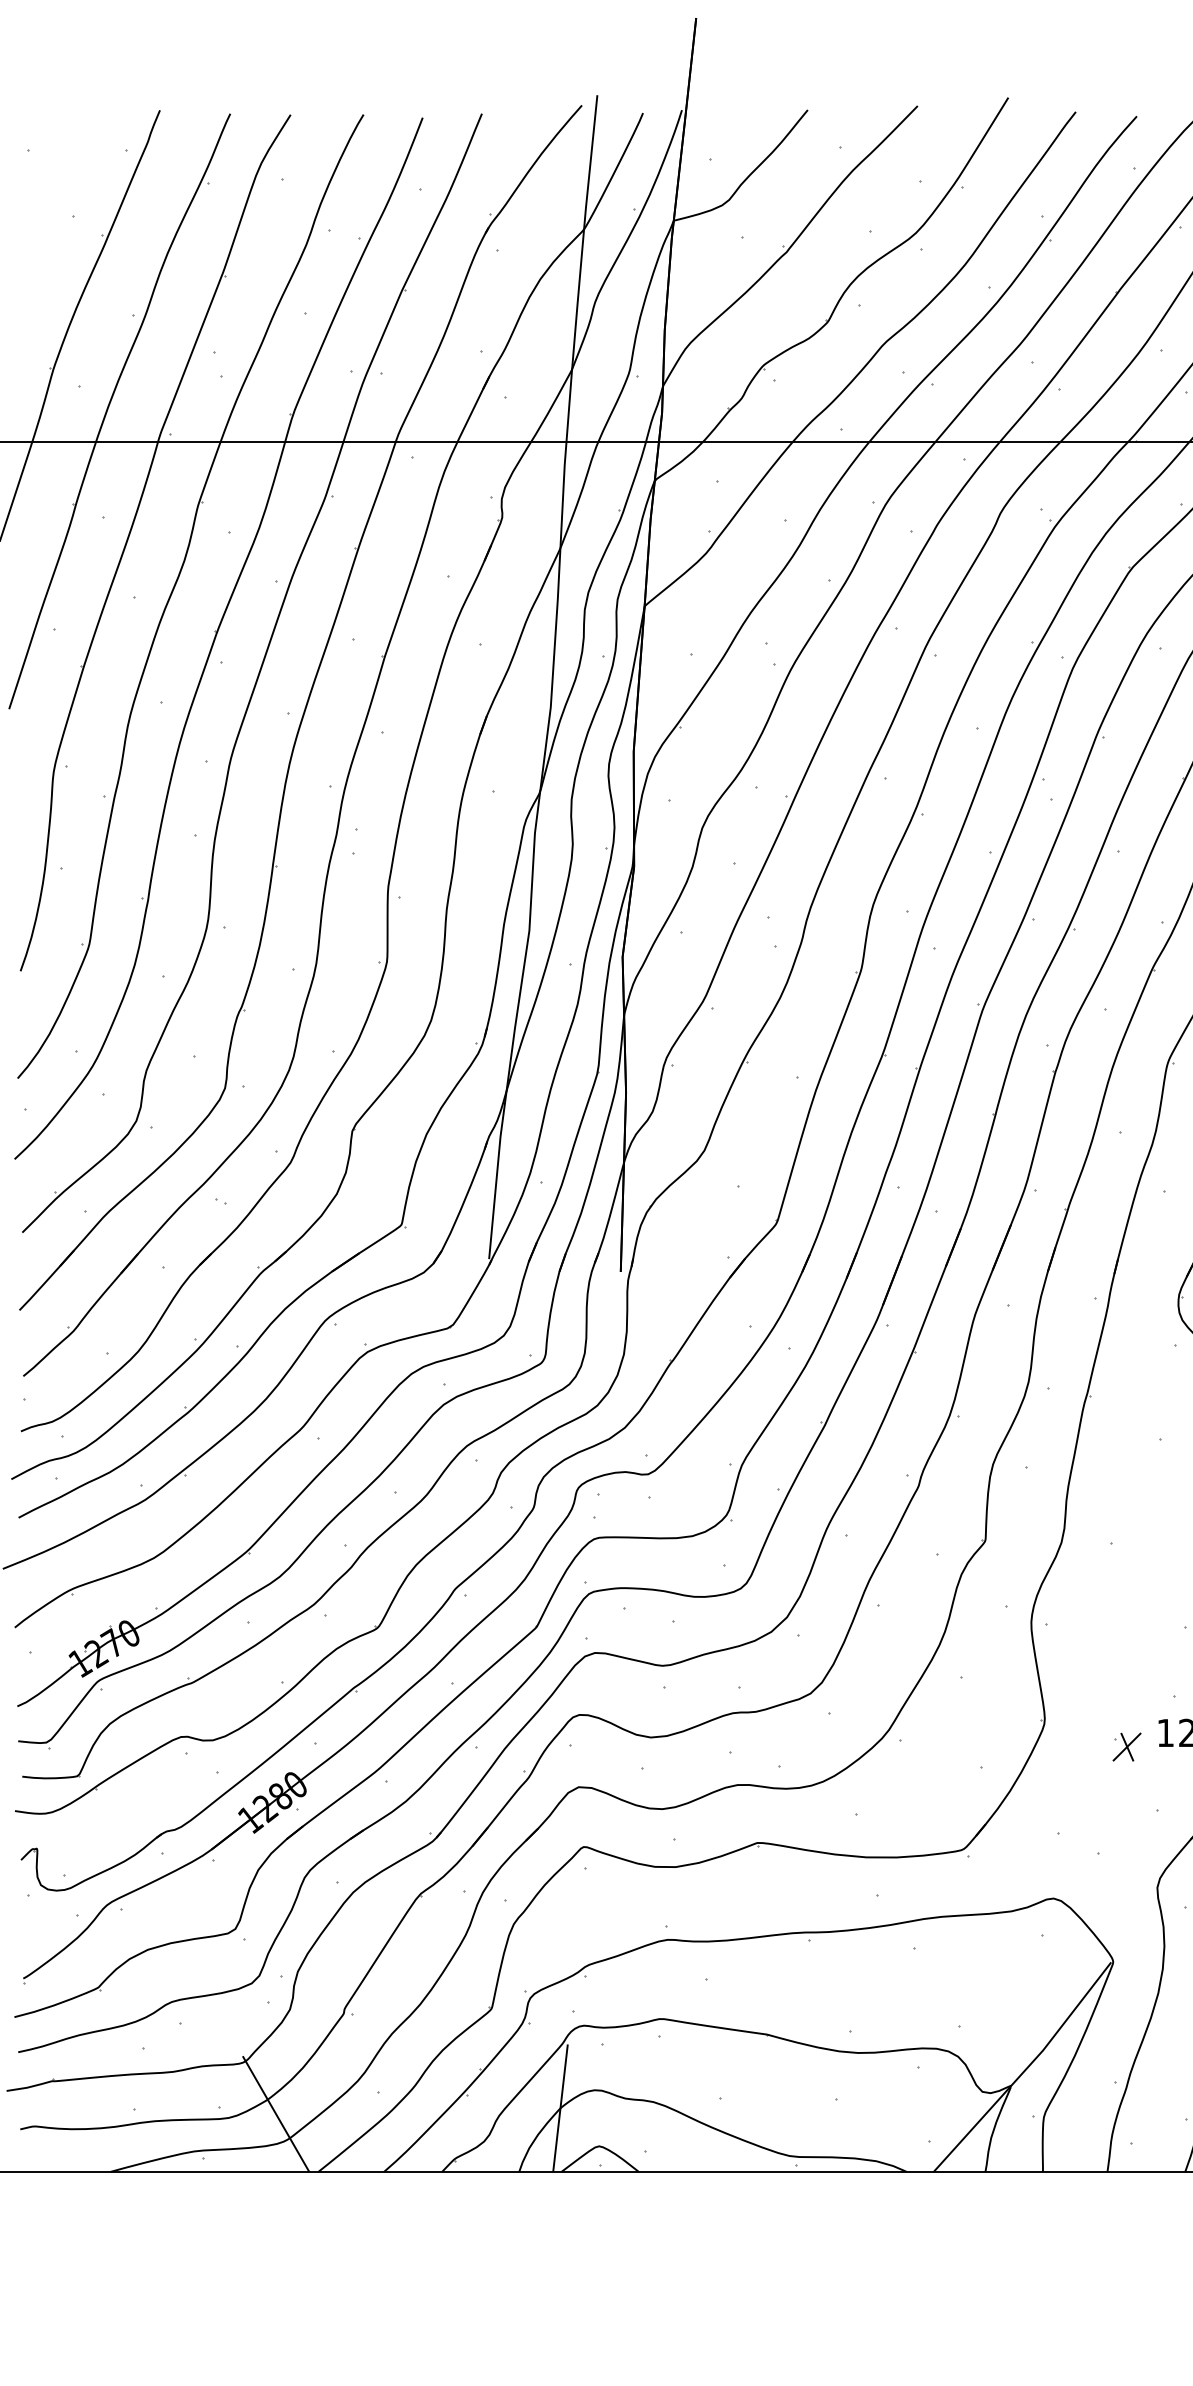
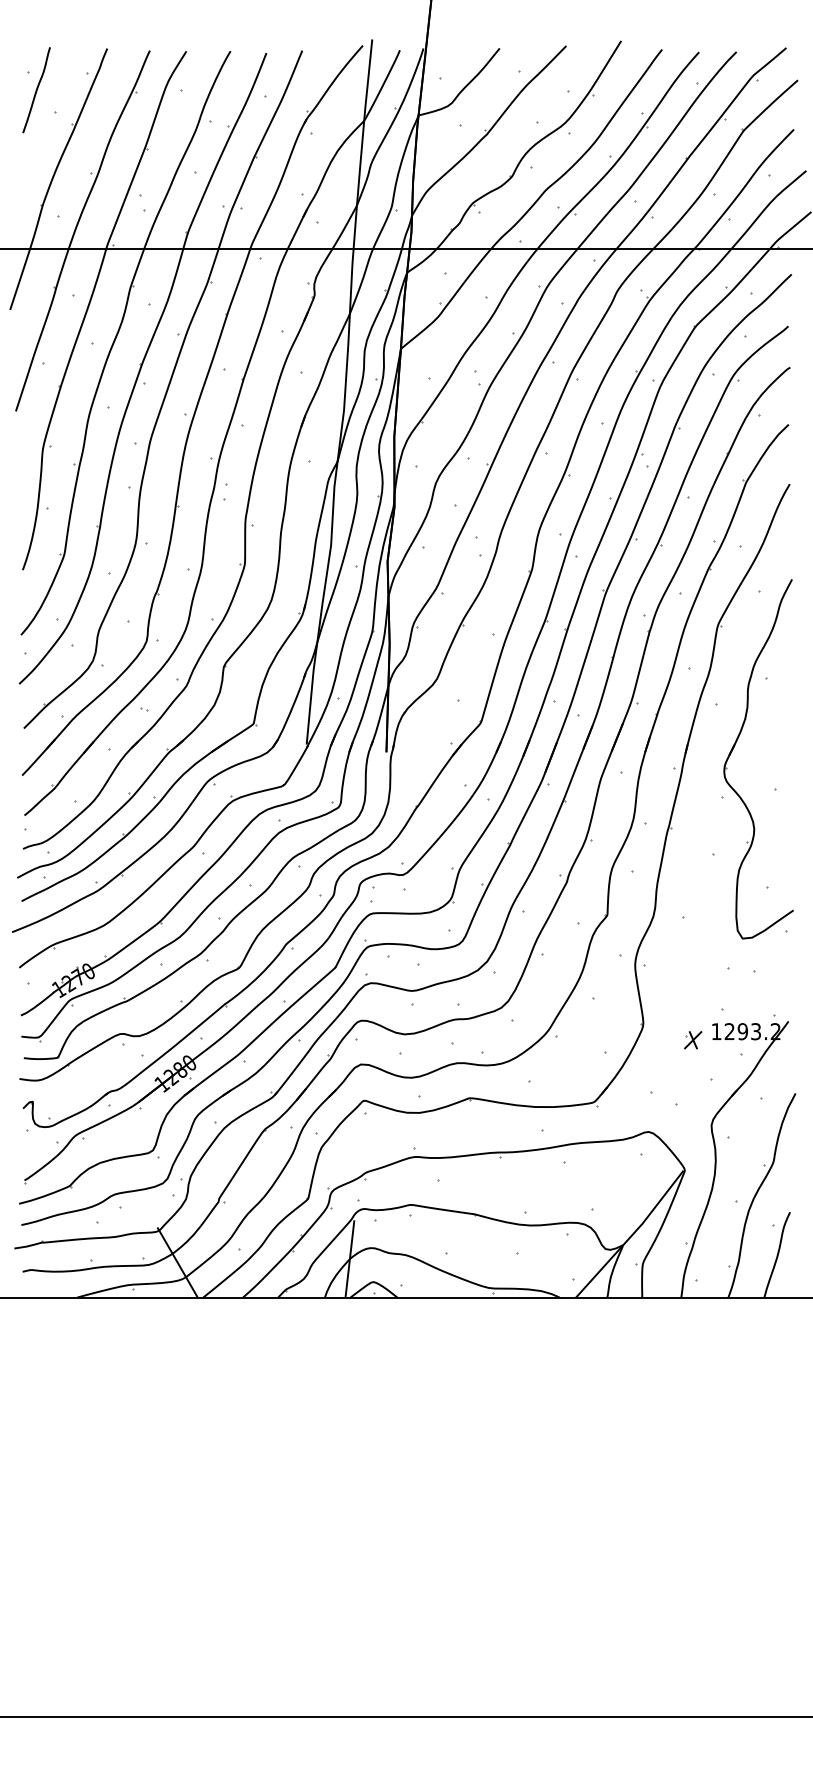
curve: (43, 179) -> (36, 90), added

